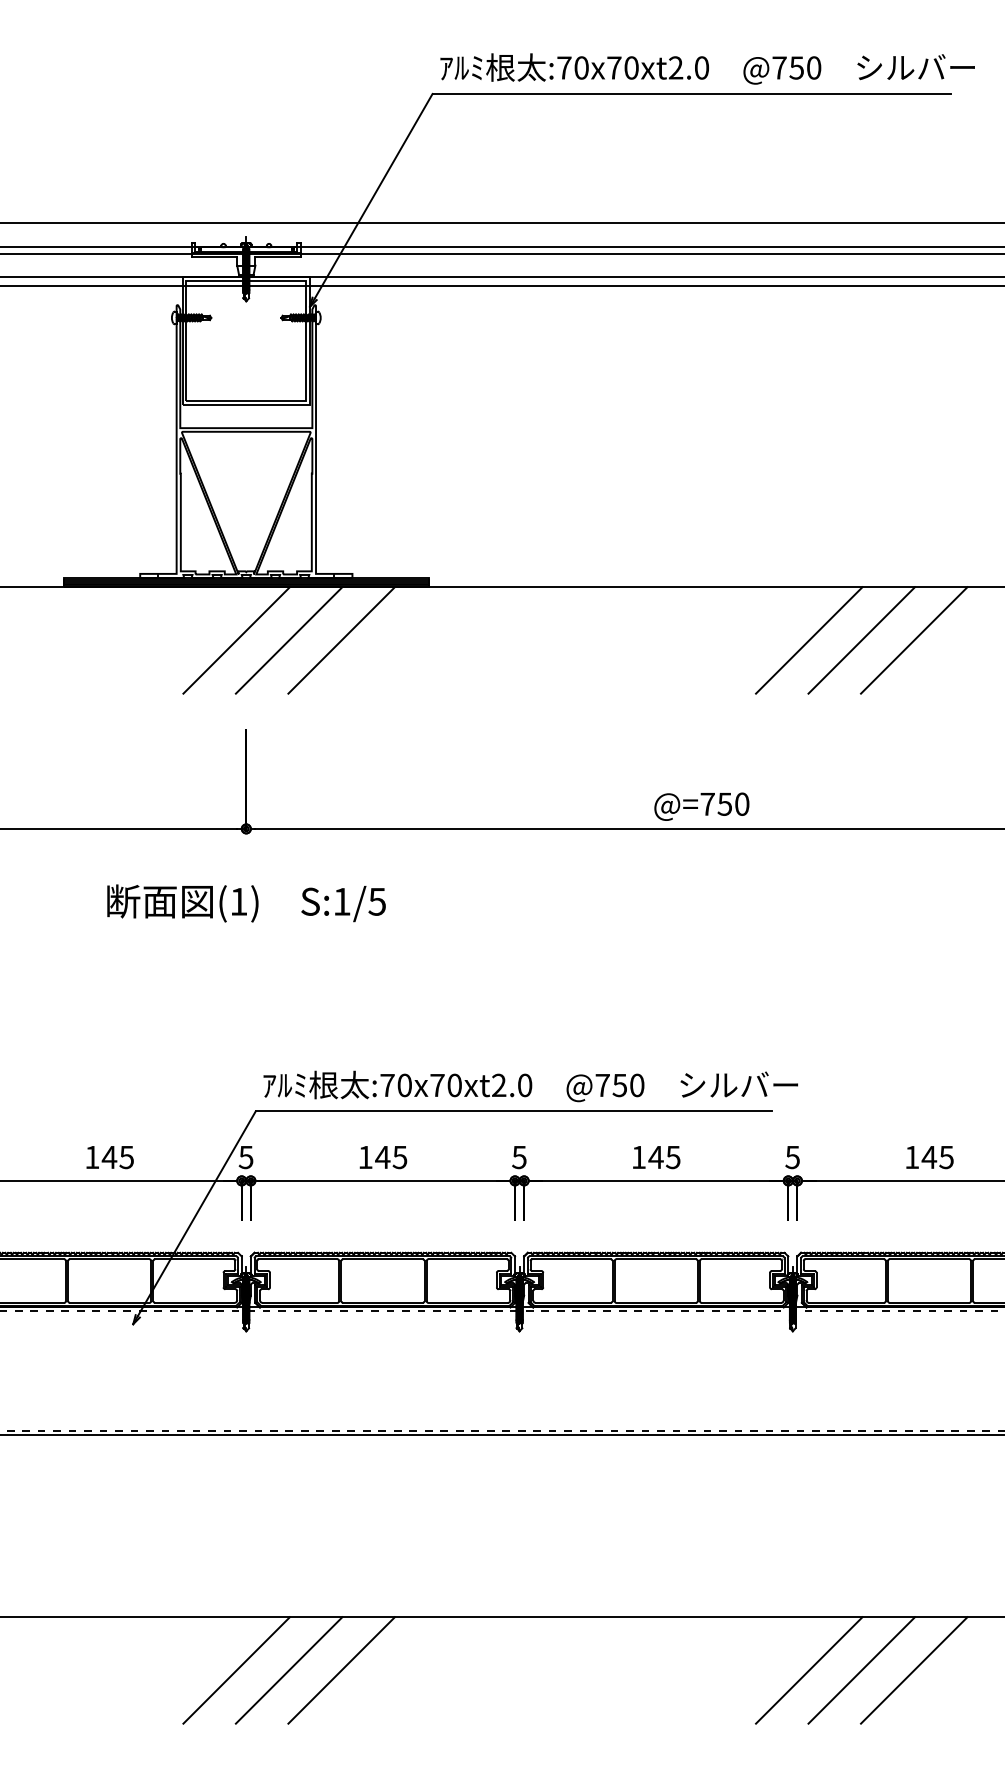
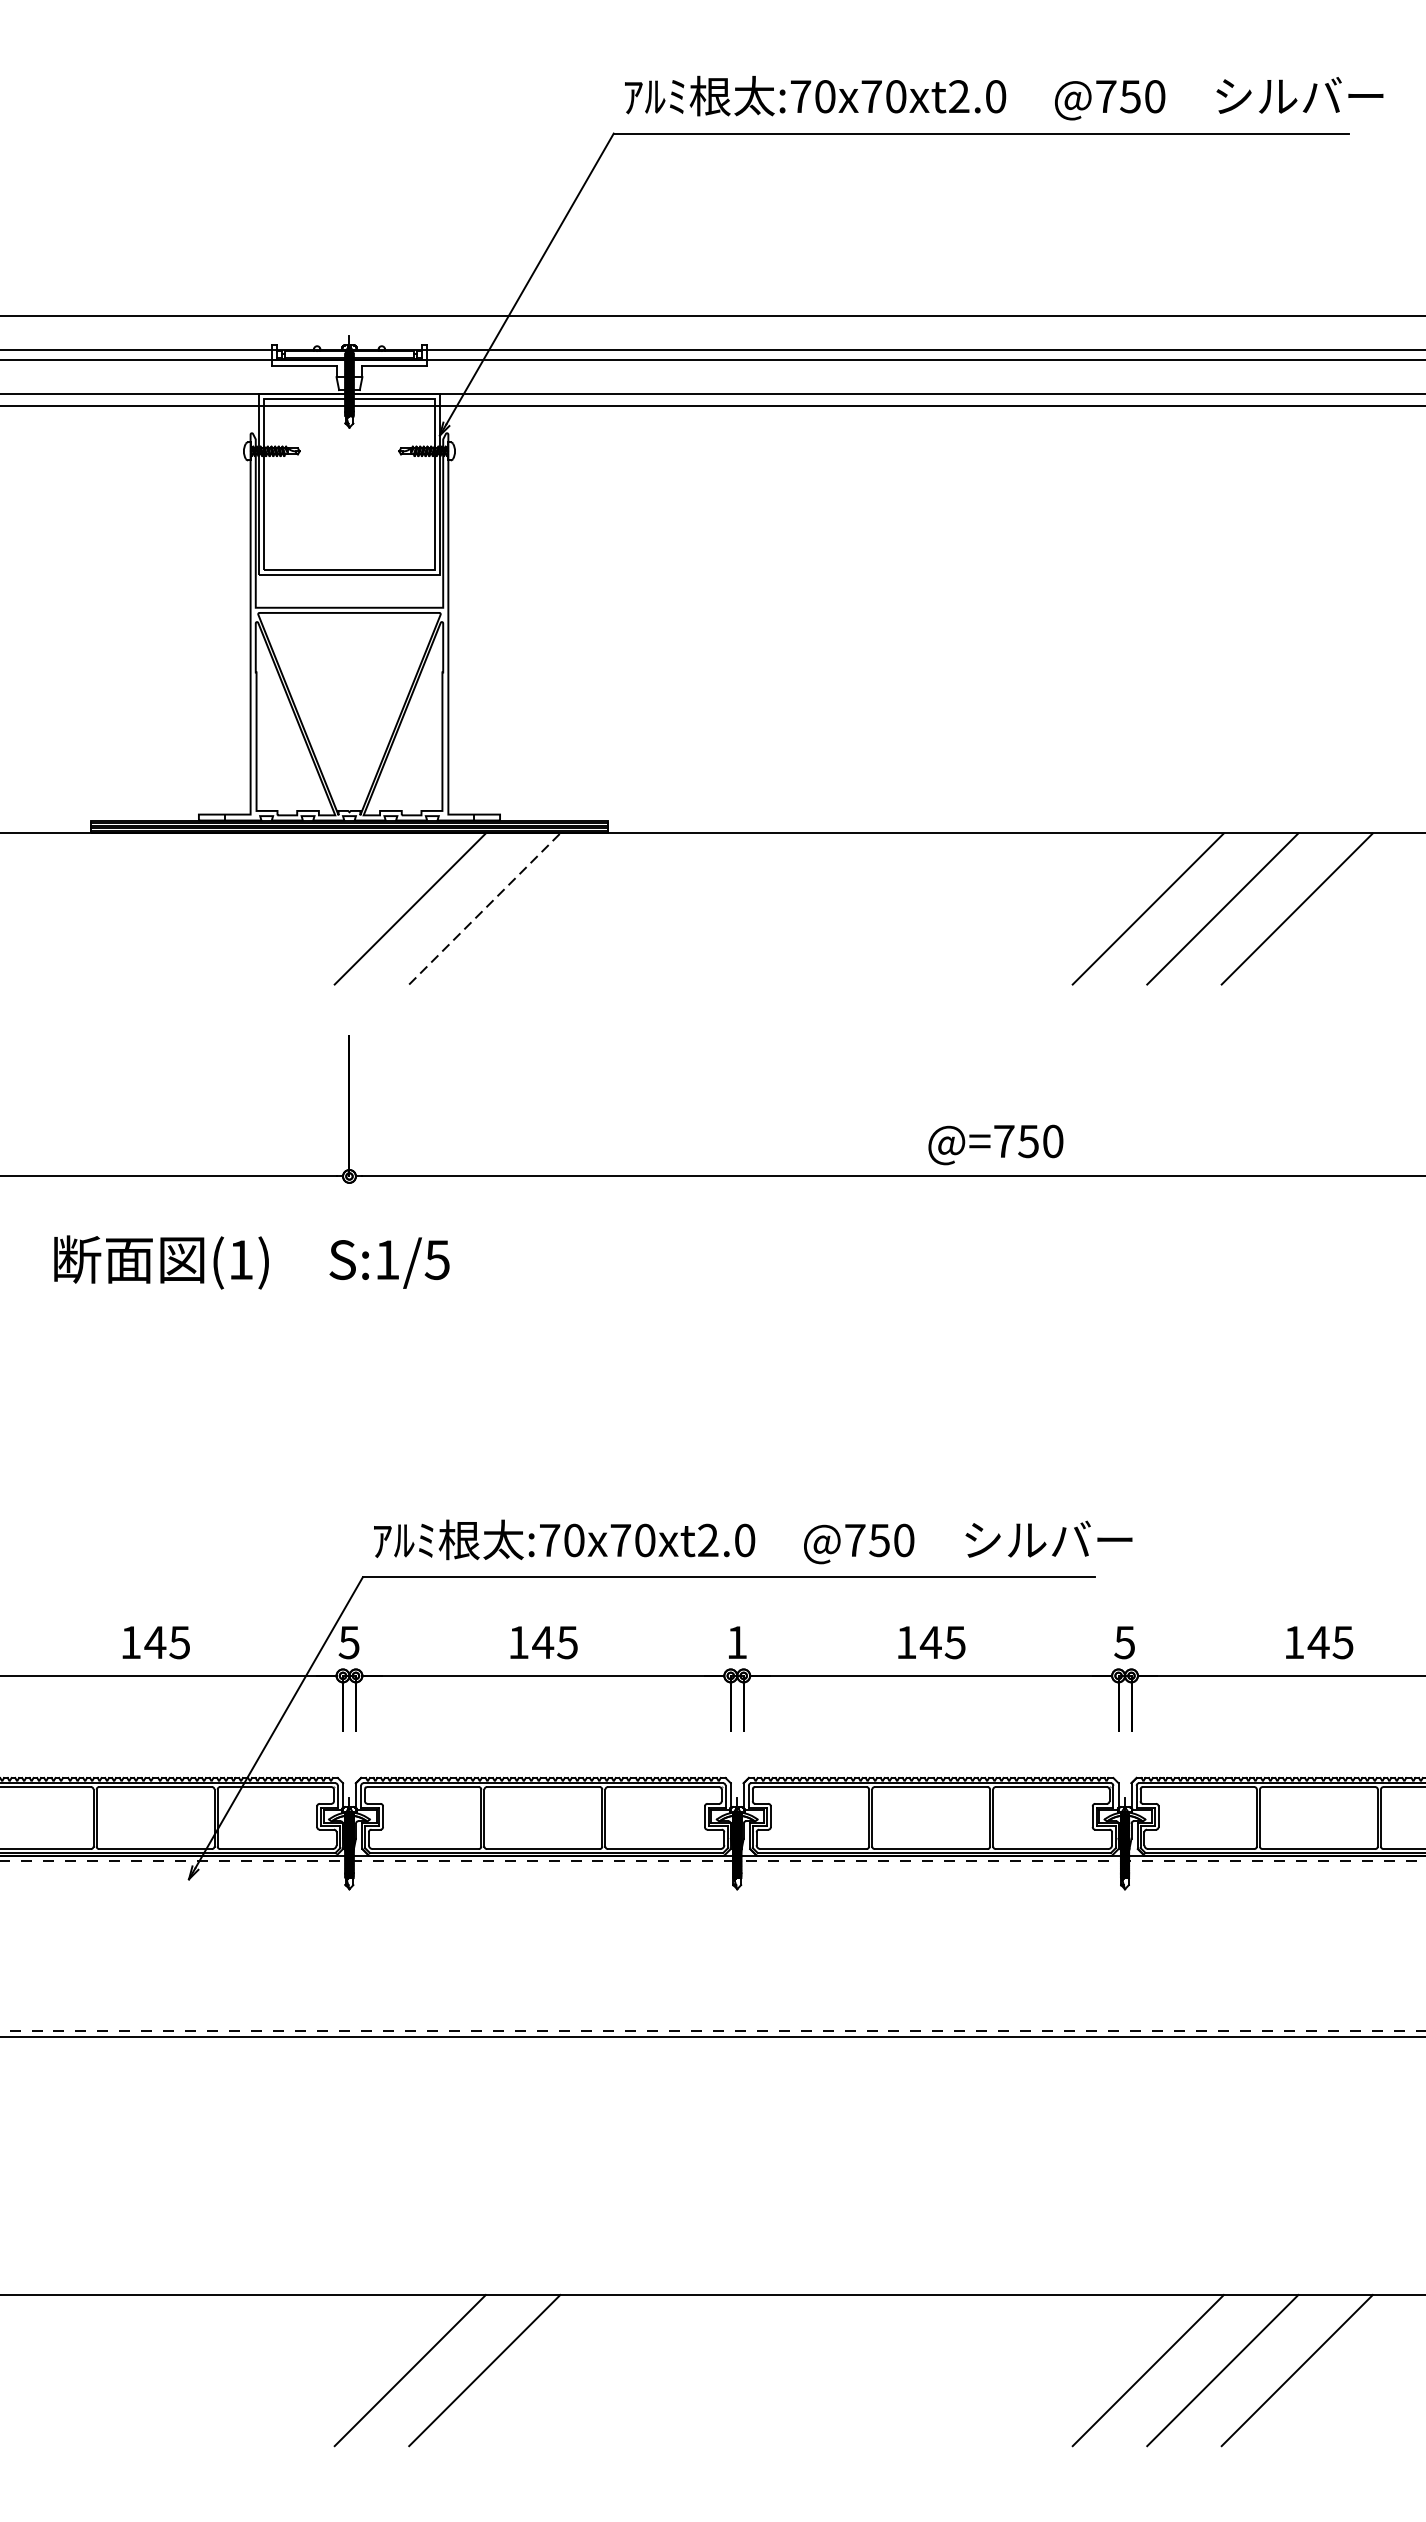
line: (236, 640) -> (335, 909), removed
line: (342, 640) -> (485, 909), solid -> dashed
text: (246, 903) -> (251, 1262), moved
text: (519, 1157) -> (737, 1642), 5 -> 1
line: (236, 1670) -> (335, 2370), removed

